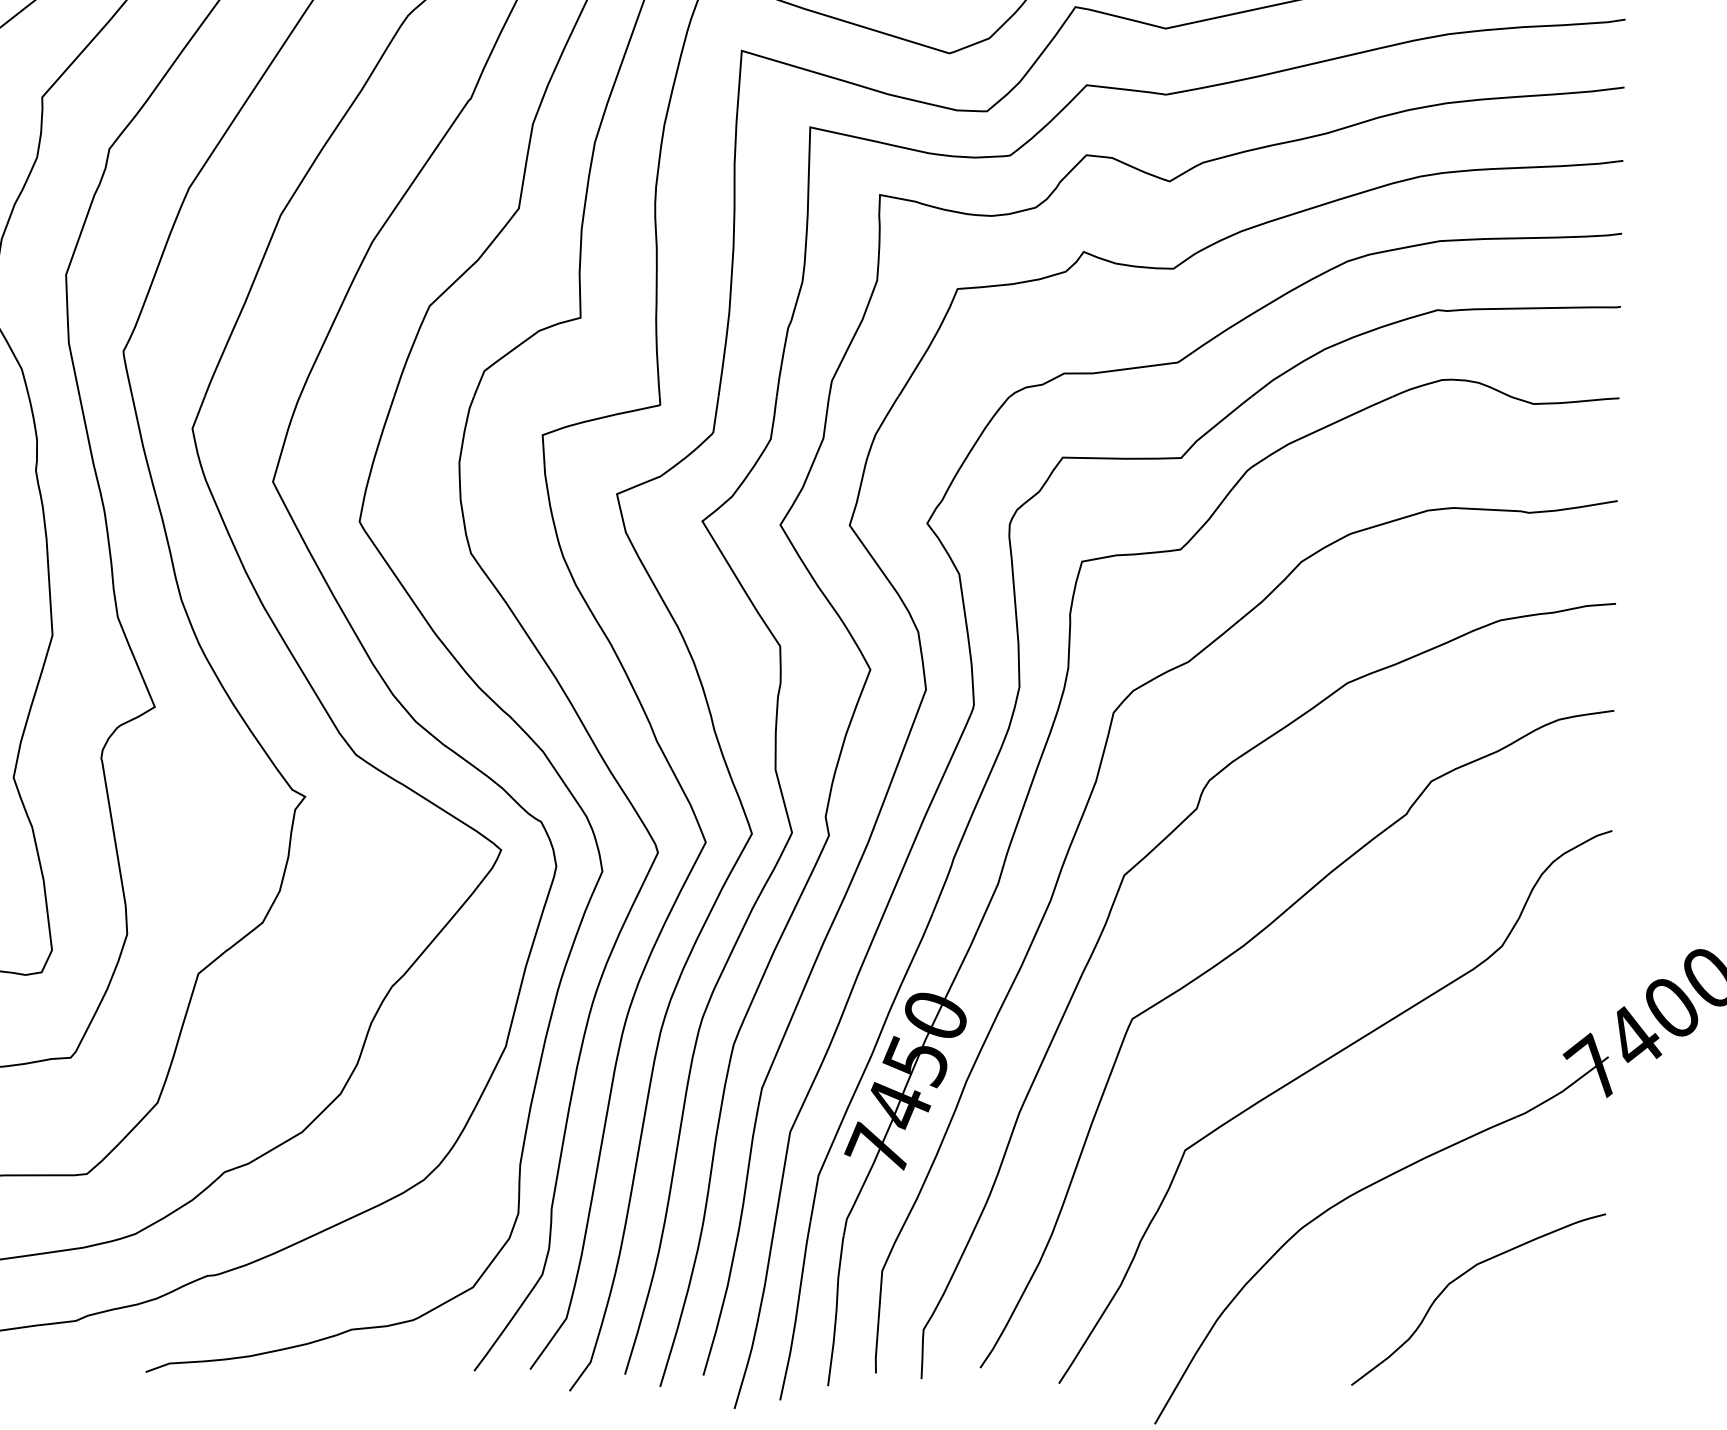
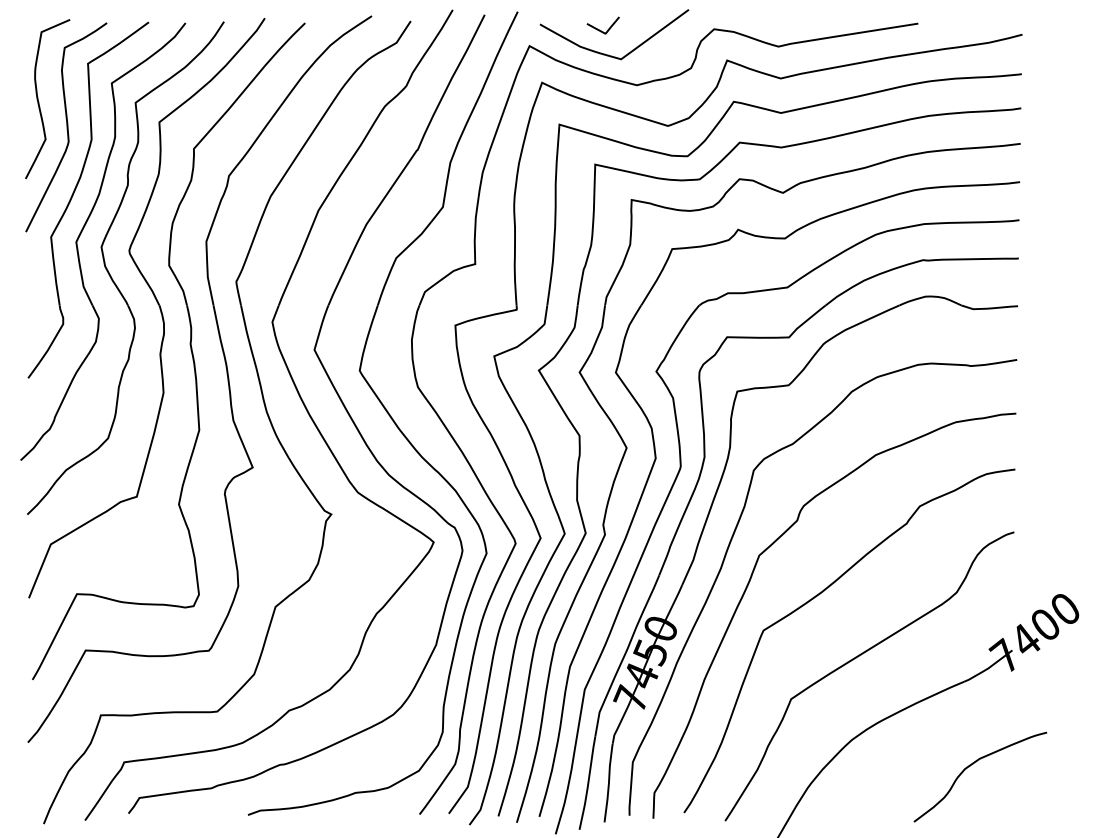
curve: (1465, 1275) -> (973, 764), moved

